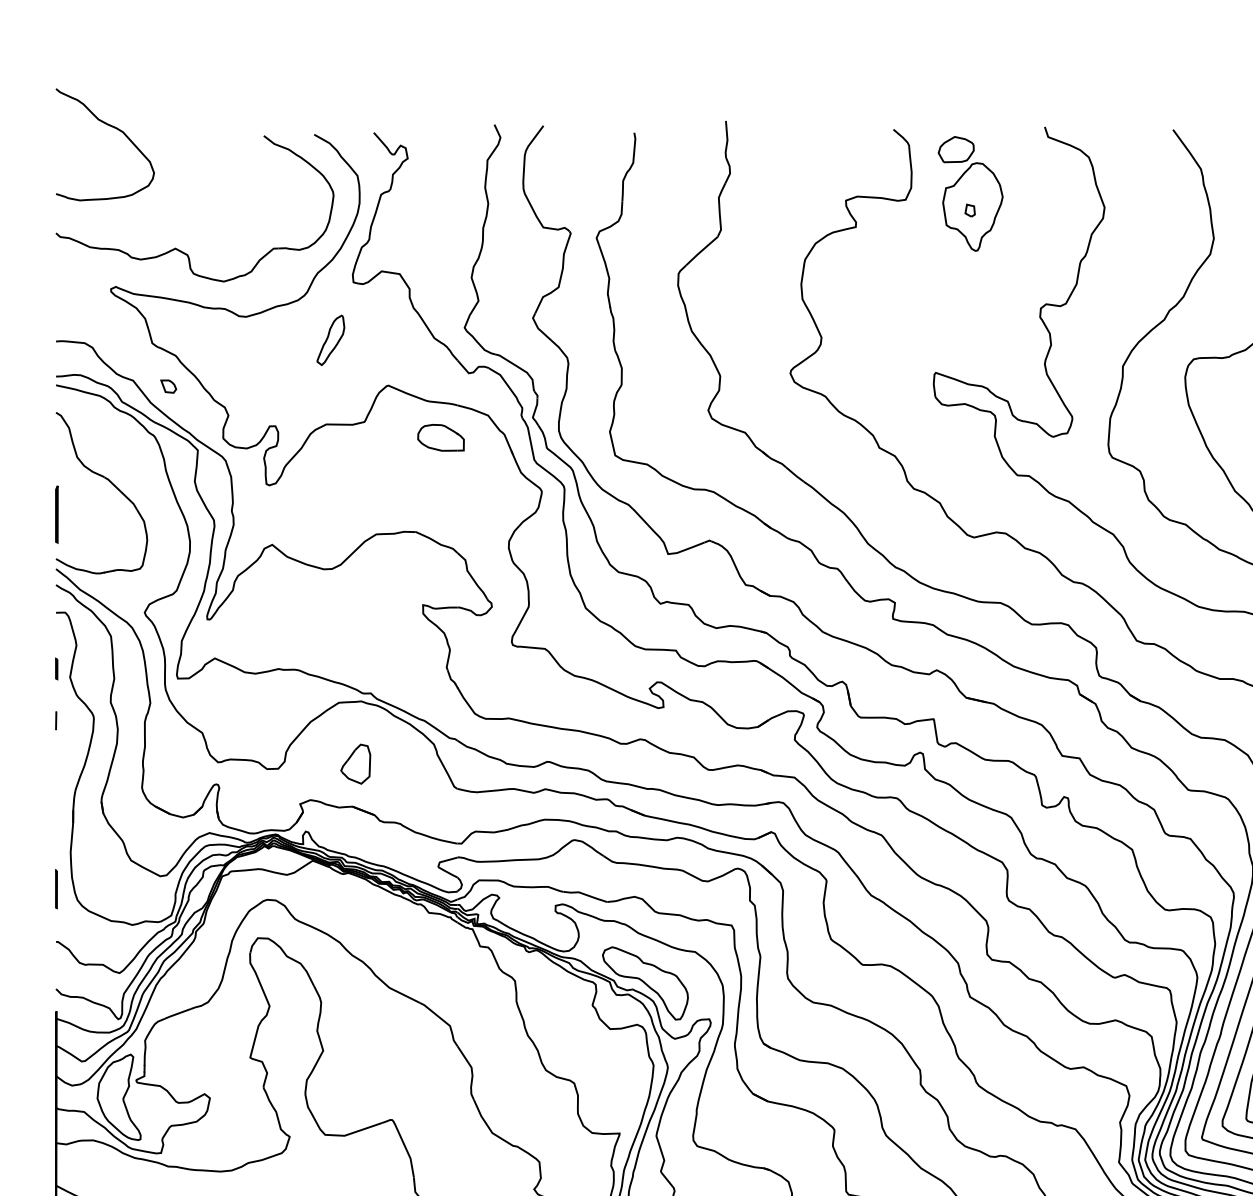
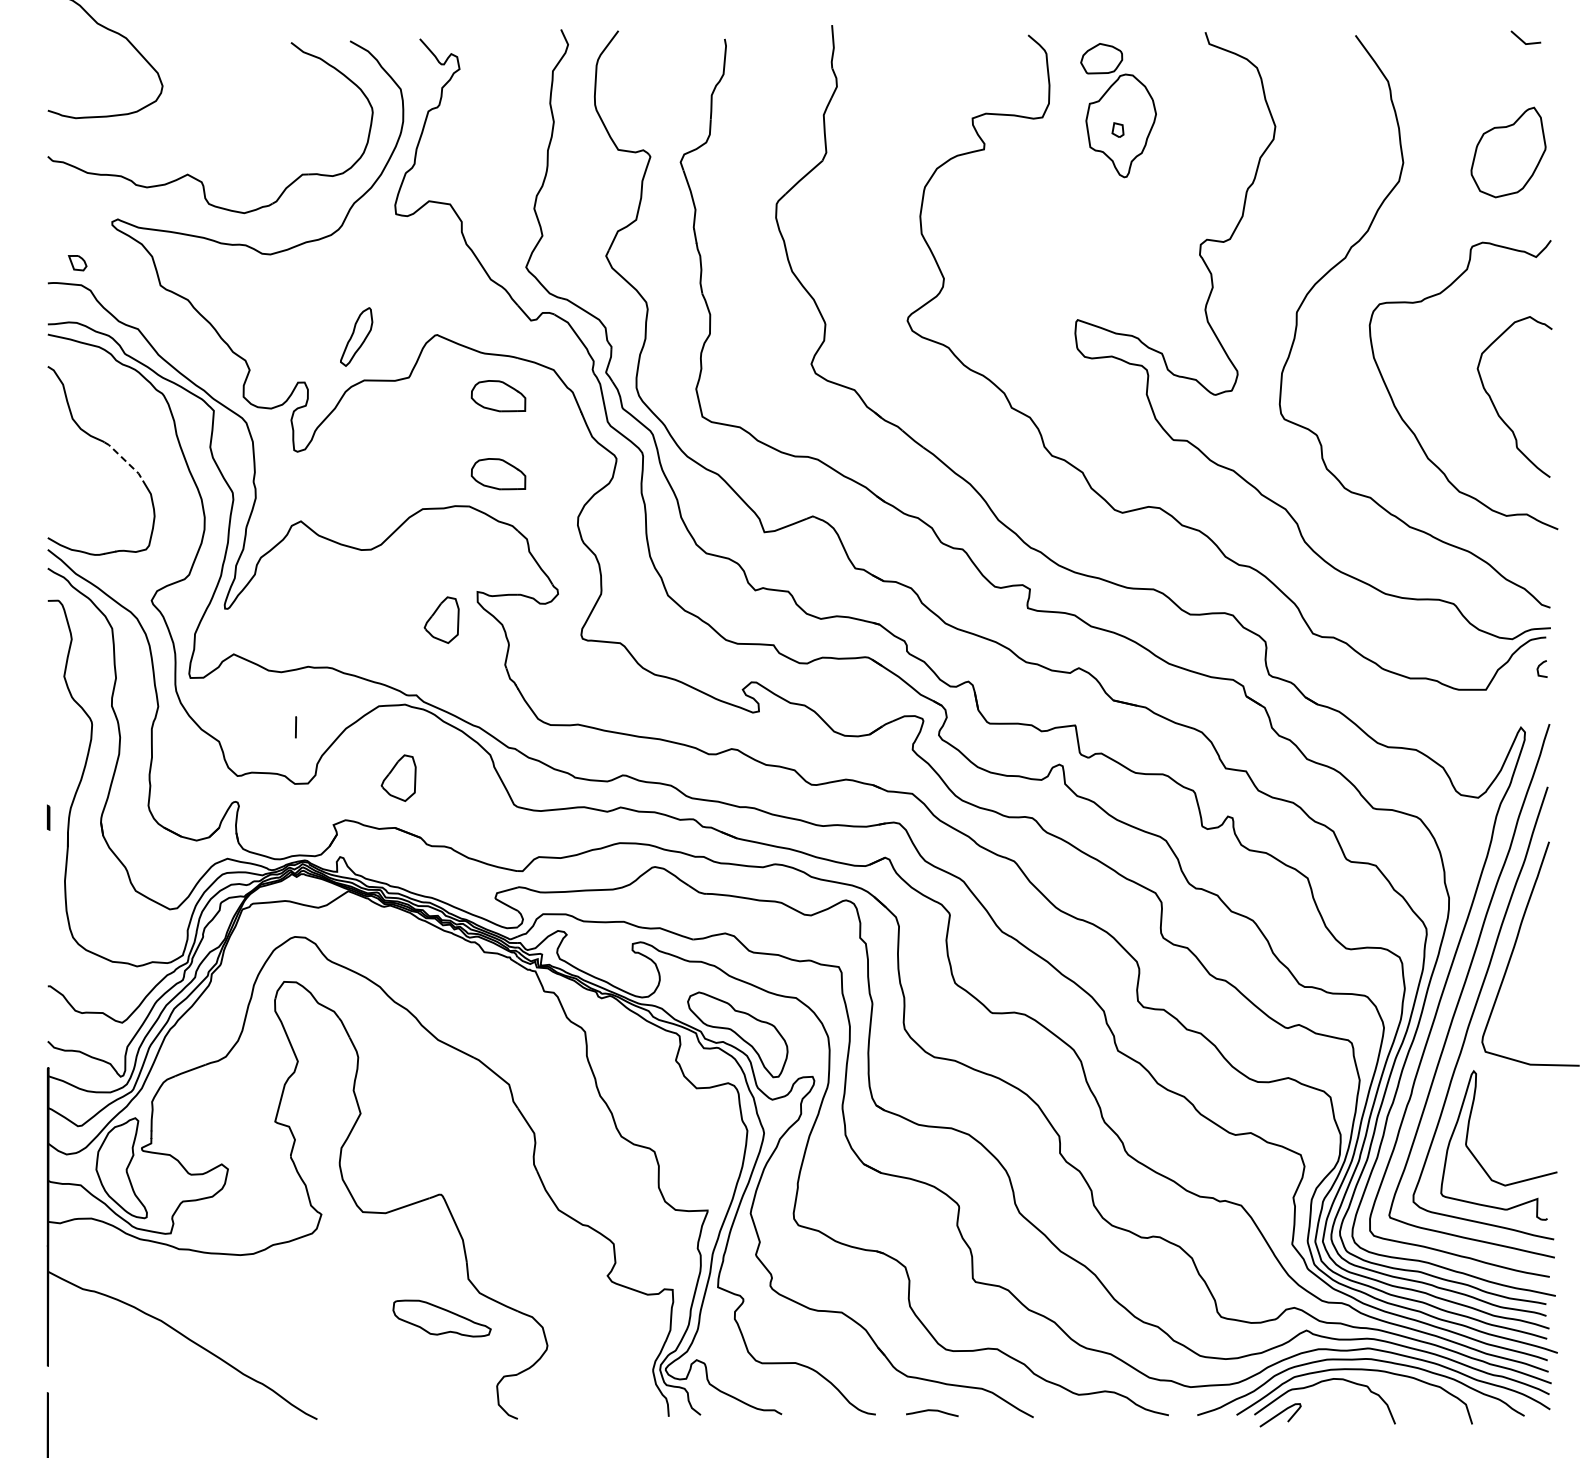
part: (330, 339) -> (356, 336), moved
part: (168, 386) -> (77, 263), moved
line: (121, 492) -> (124, 460), solid -> dashed
part: (441, 504) -> (498, 474), added
line: (56, 515) -> (48, 486), removed
part: (392, 628) -> (441, 619), added
line: (56, 668) -> (48, 817), moved
line: (56, 720) -> (296, 727), moved
line: (55, 889) -> (47, 924), removed

